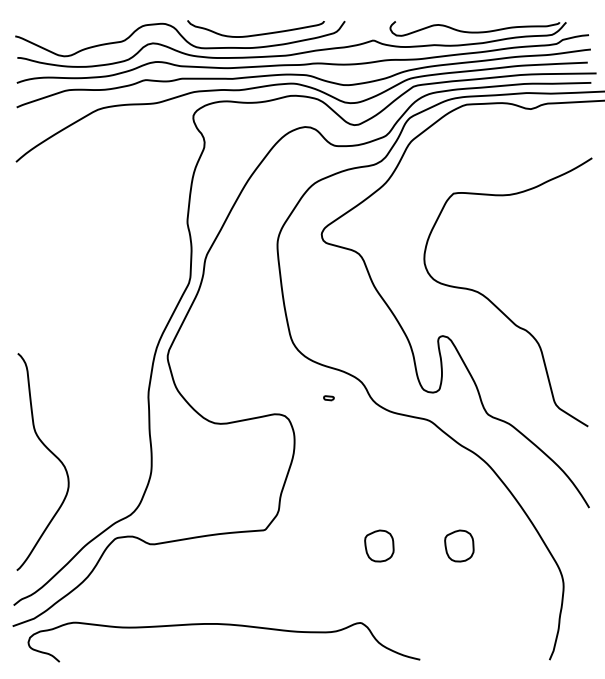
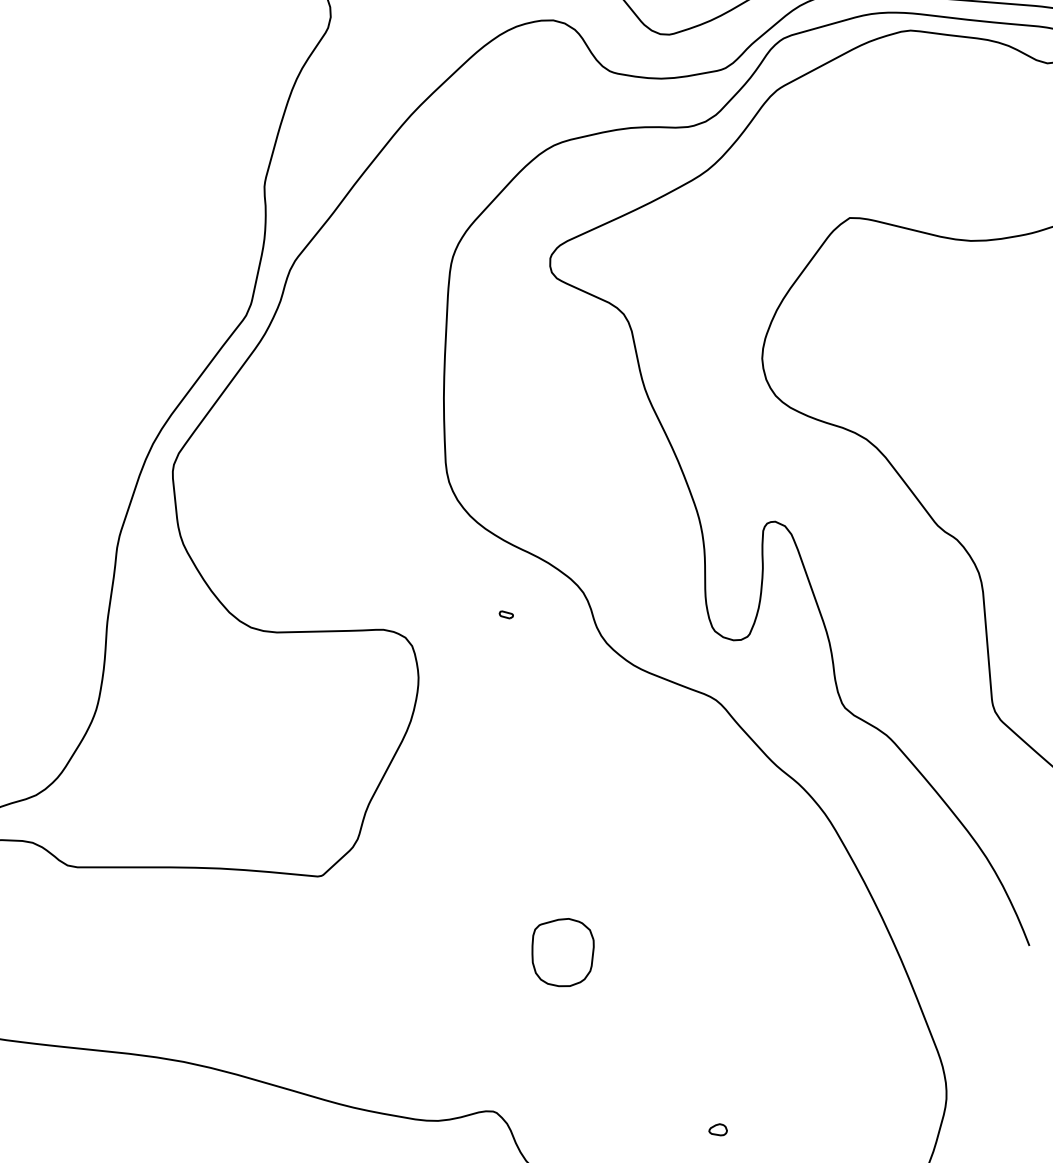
part: (328, 398) -> (505, 615), size x0.62
part: (459, 545) -> (735, 980), removed
part: (462, 613) -> (717, 1128), added

